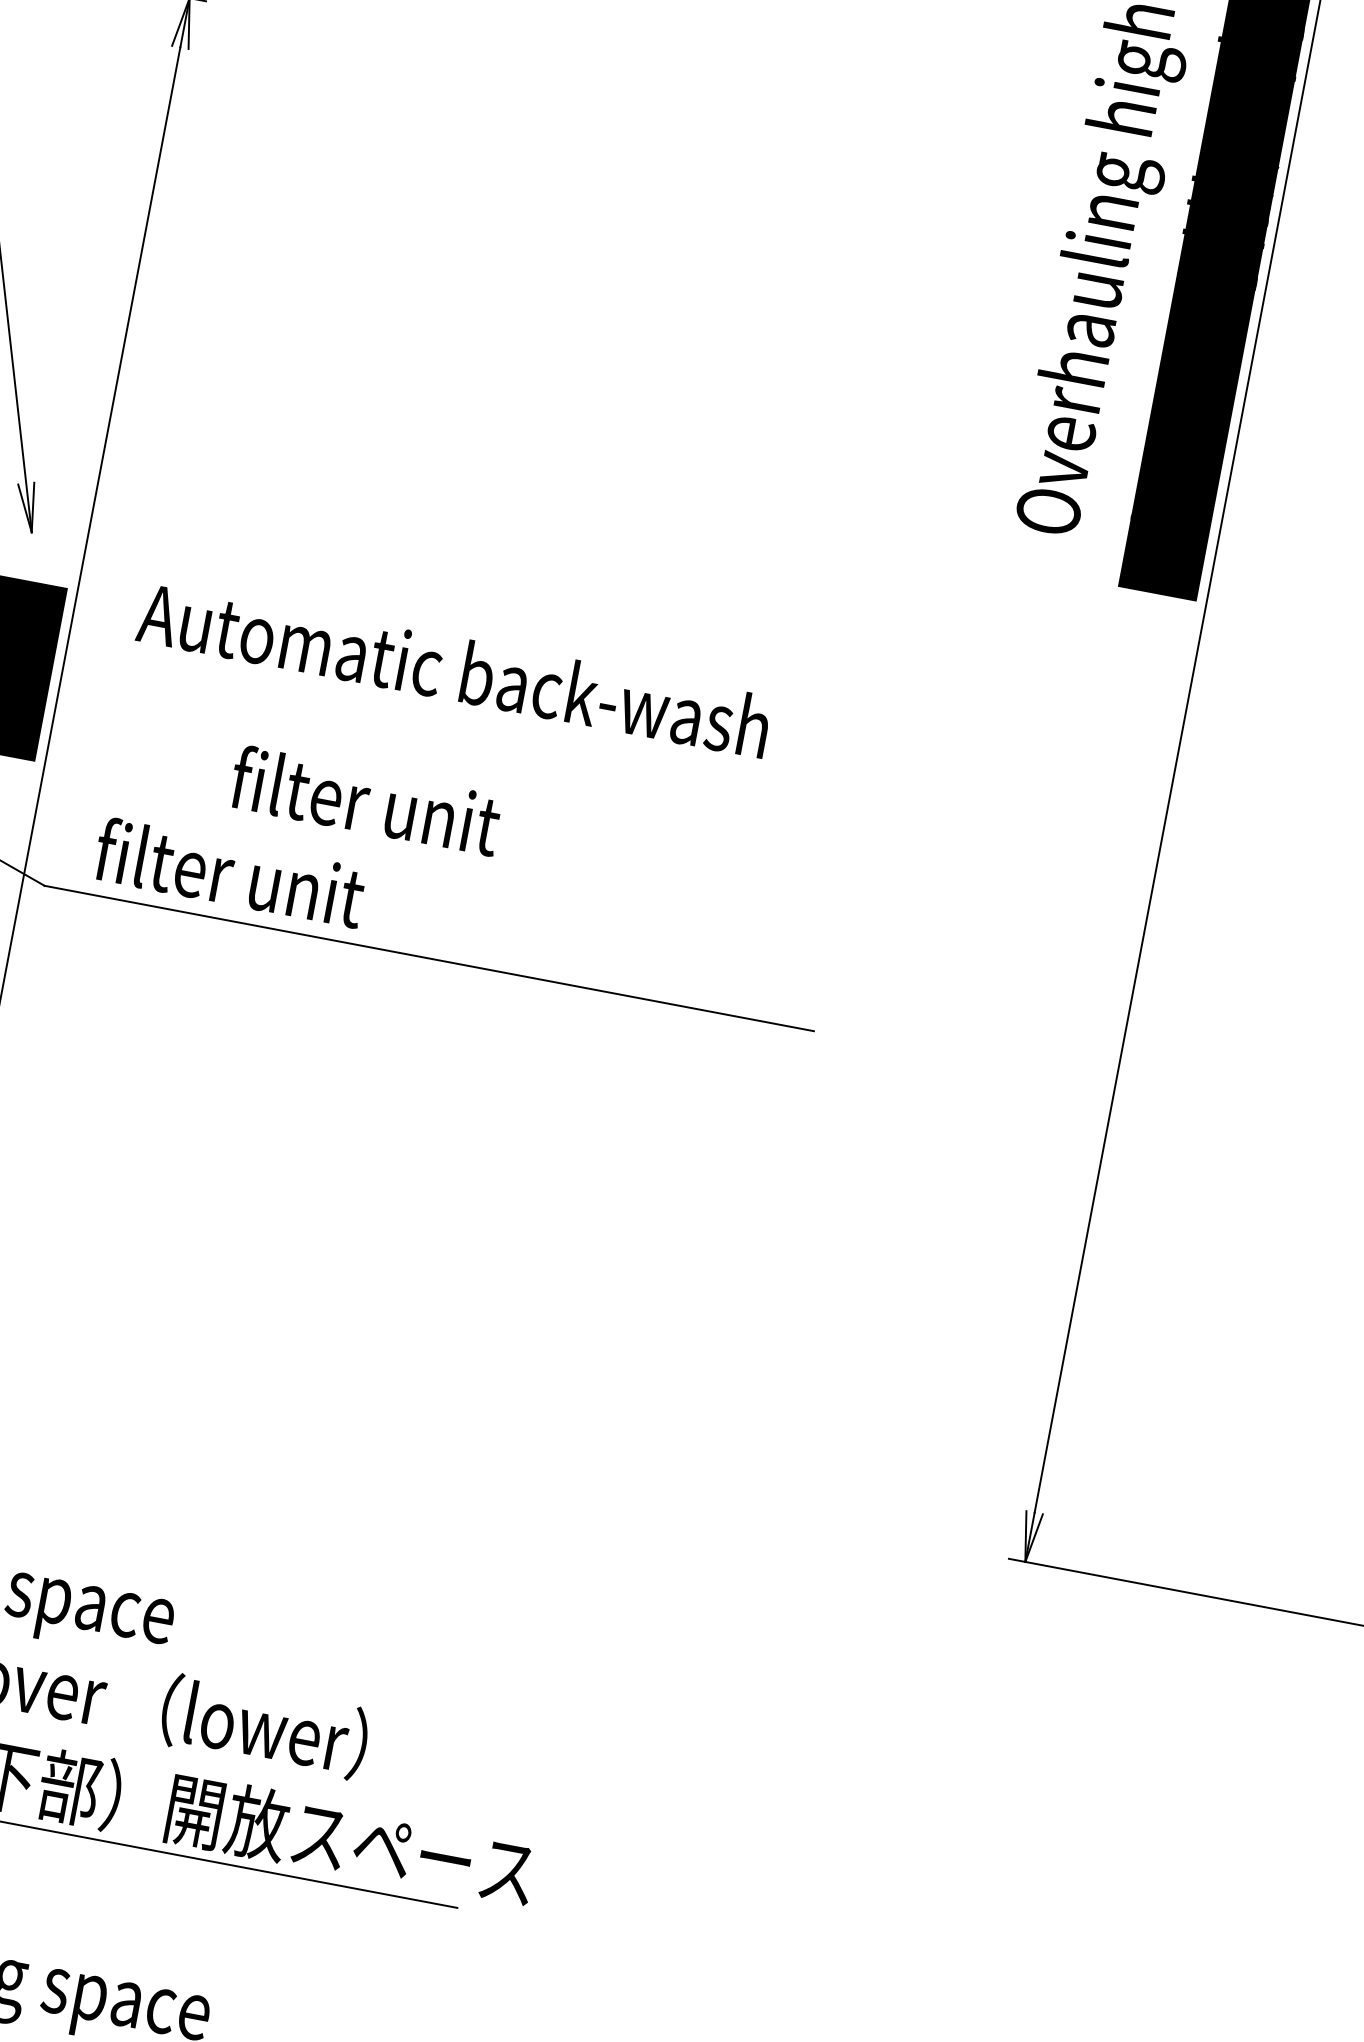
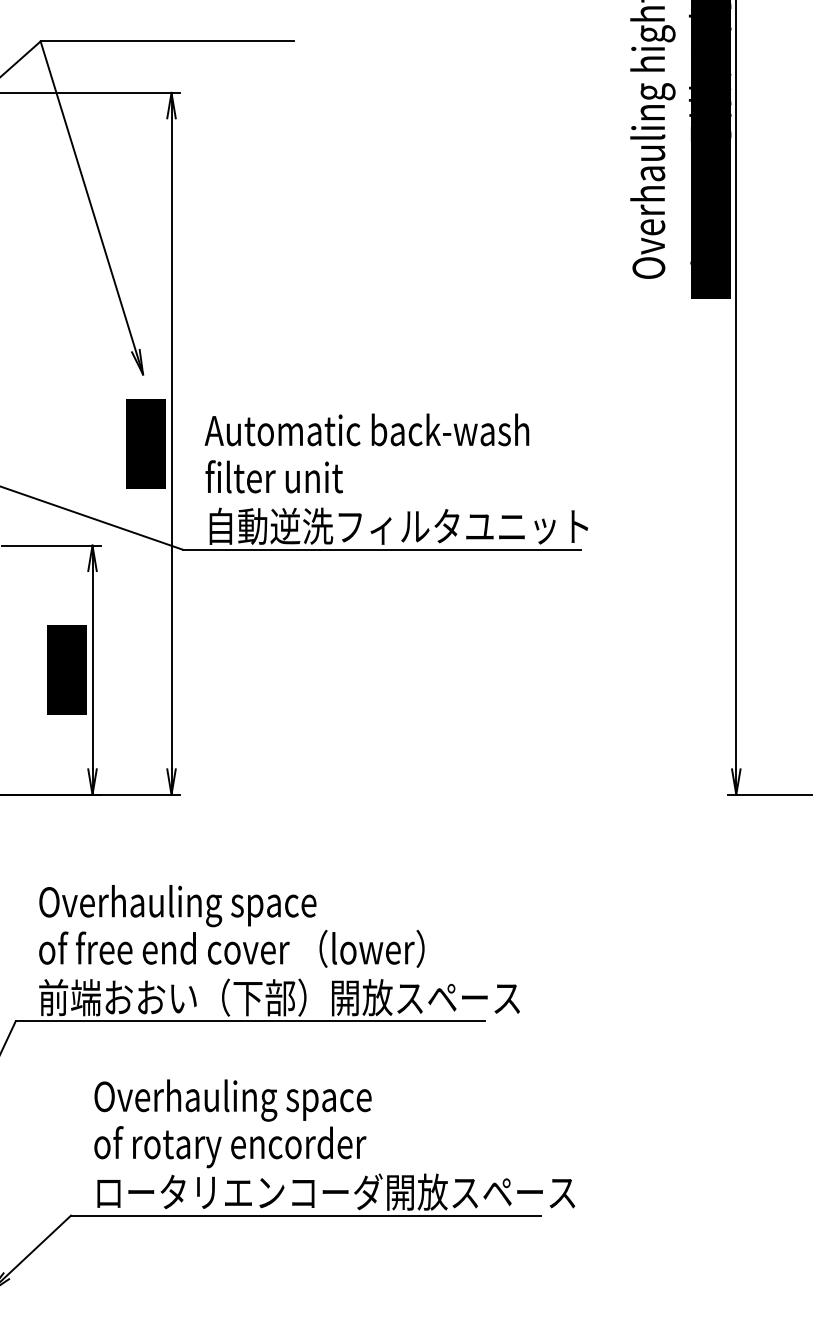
text: (453, 668) -> (366, 429), moved
text: (364, 799) -> (273, 476), moved
text: (466, 917) -> (396, 525), filter unit -> 自動逆洗フィルタユニット

